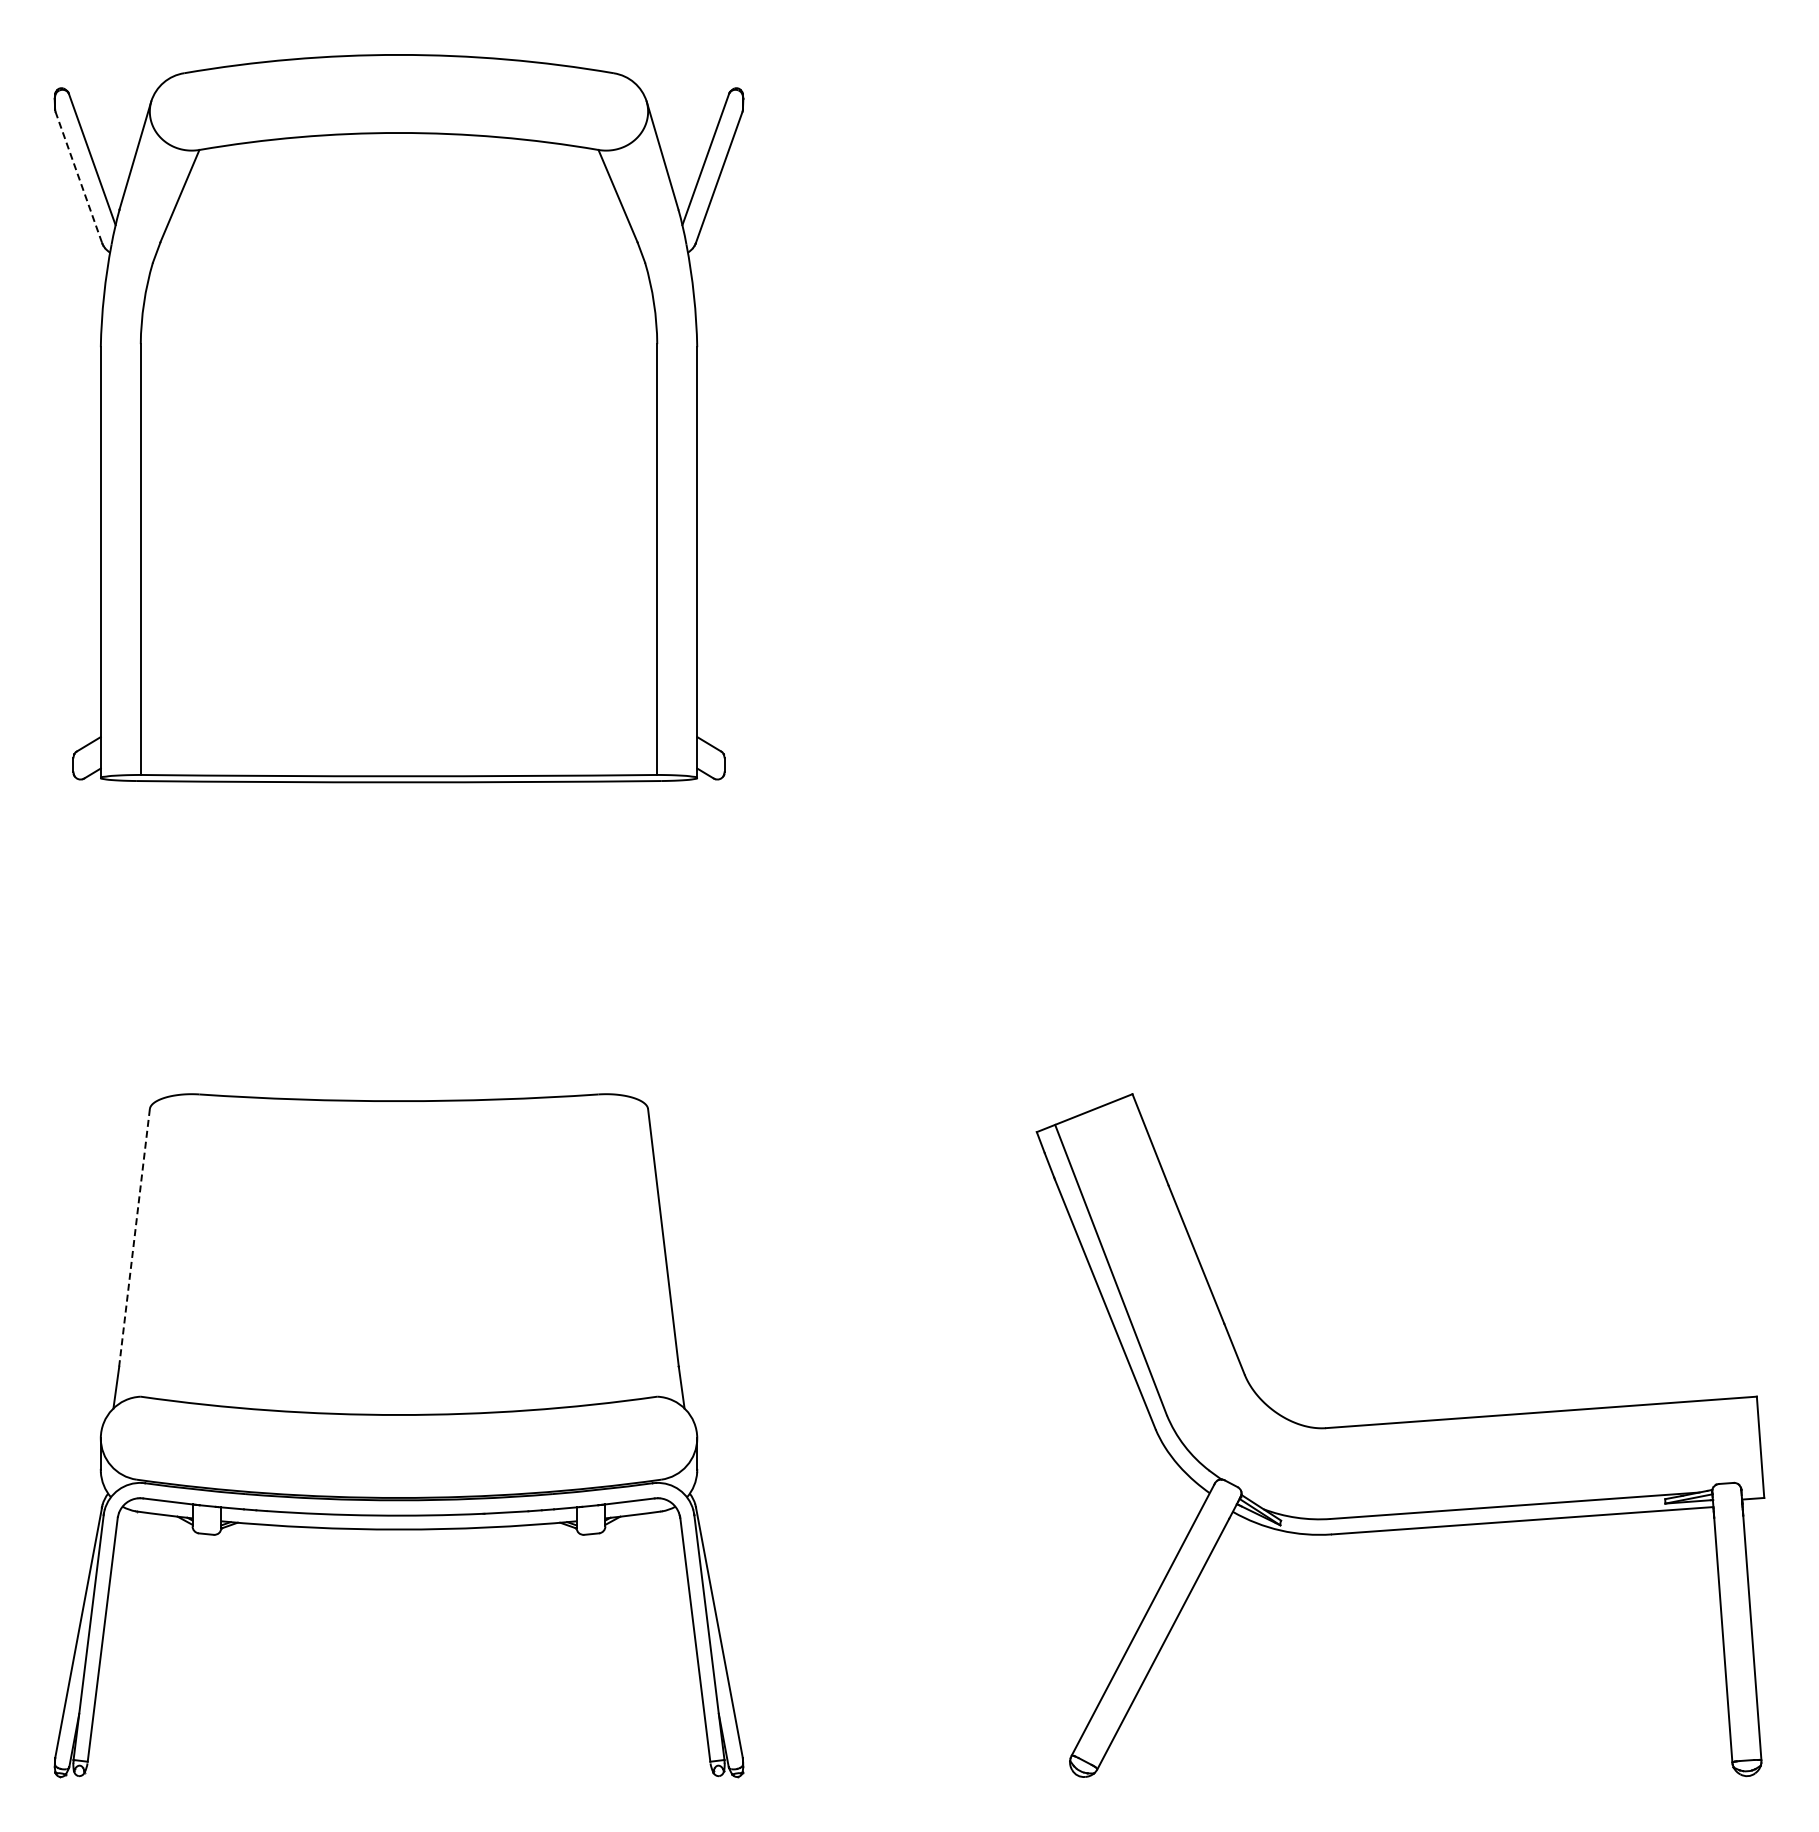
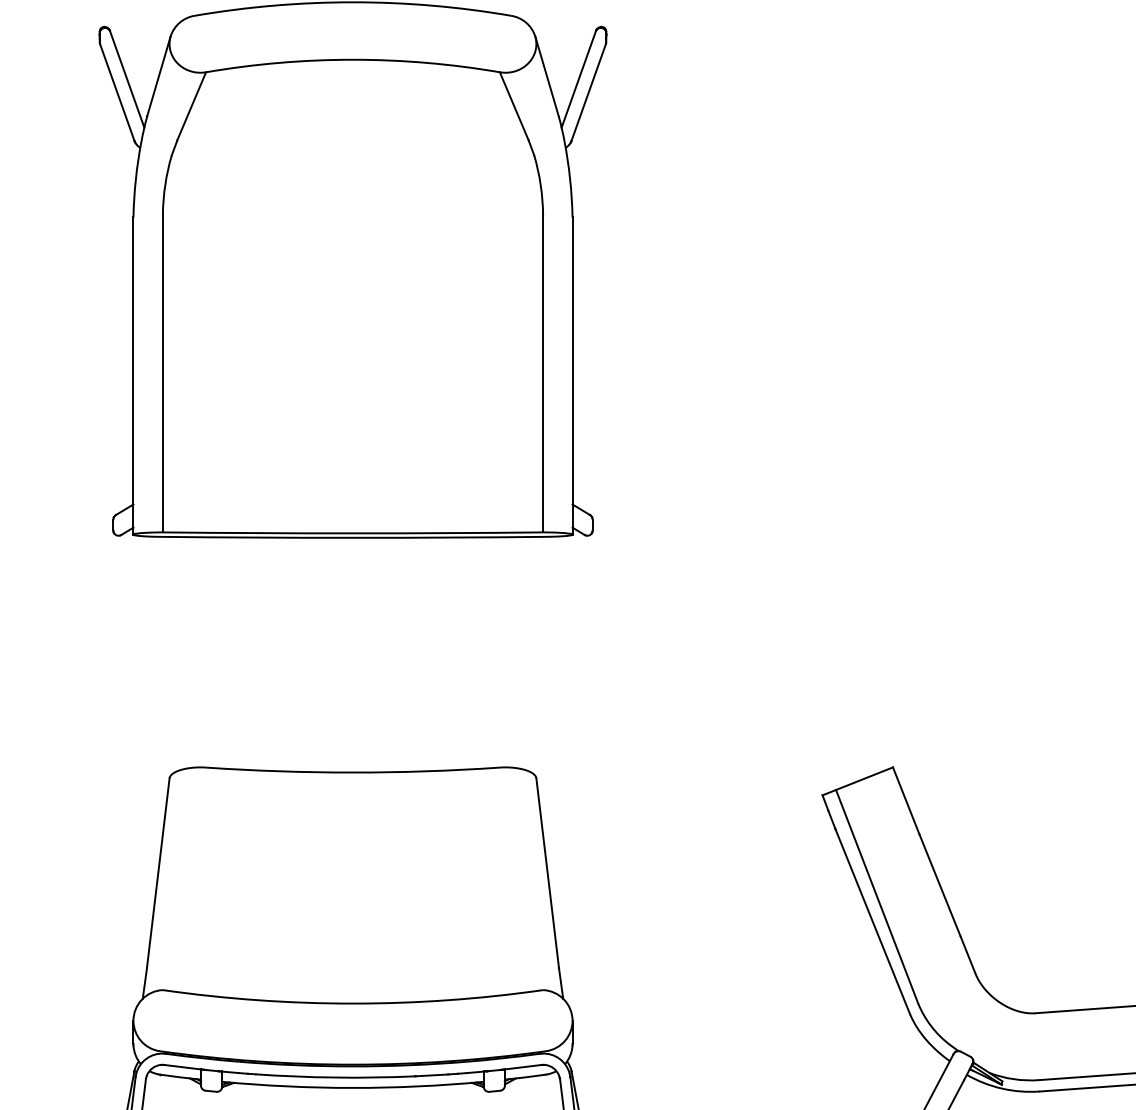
line: (78, 177) -> (117, 92), dashed -> solid
line: (134, 1237) -> (158, 872), dashed -> solid

